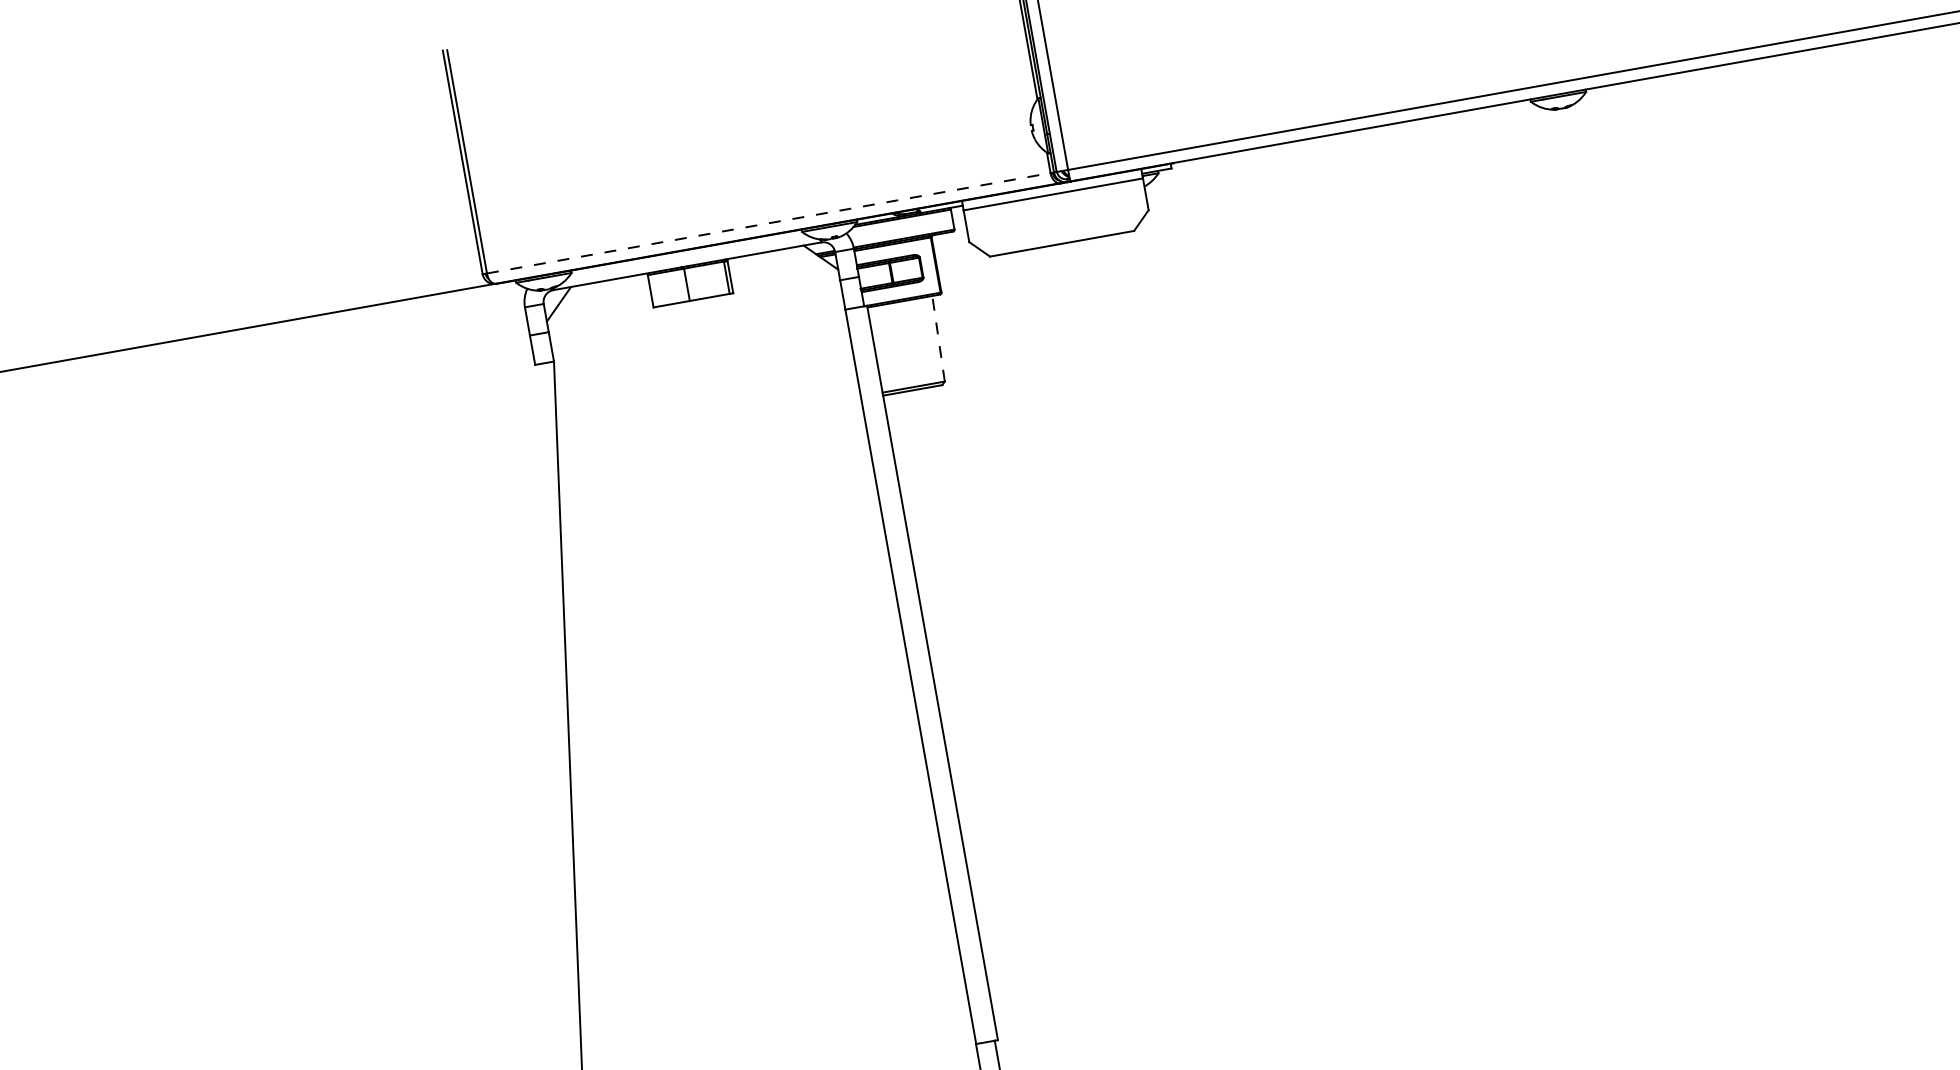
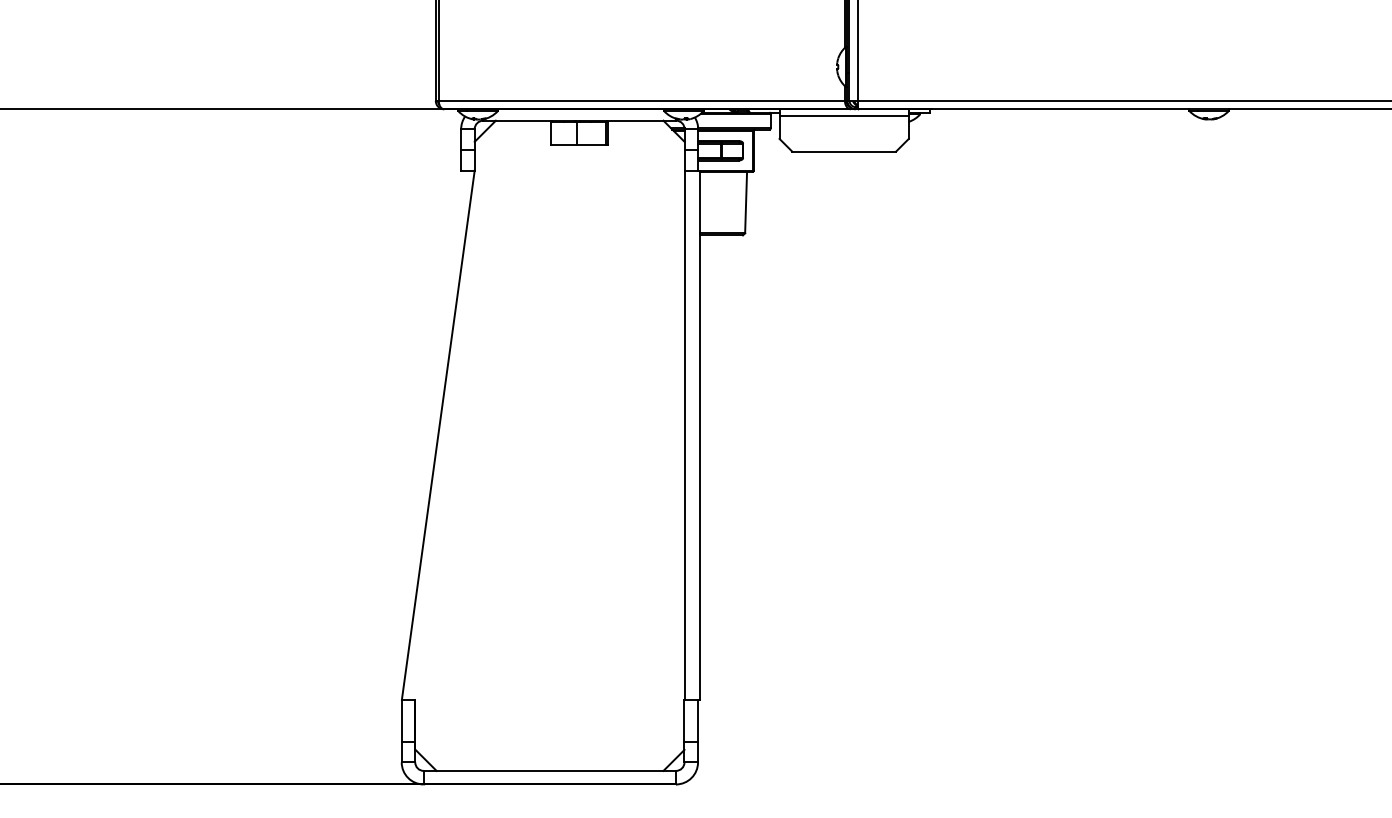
line: (769, 222) -> (642, 100), dashed -> solid
line: (939, 338) -> (746, 202), dashed -> solid

